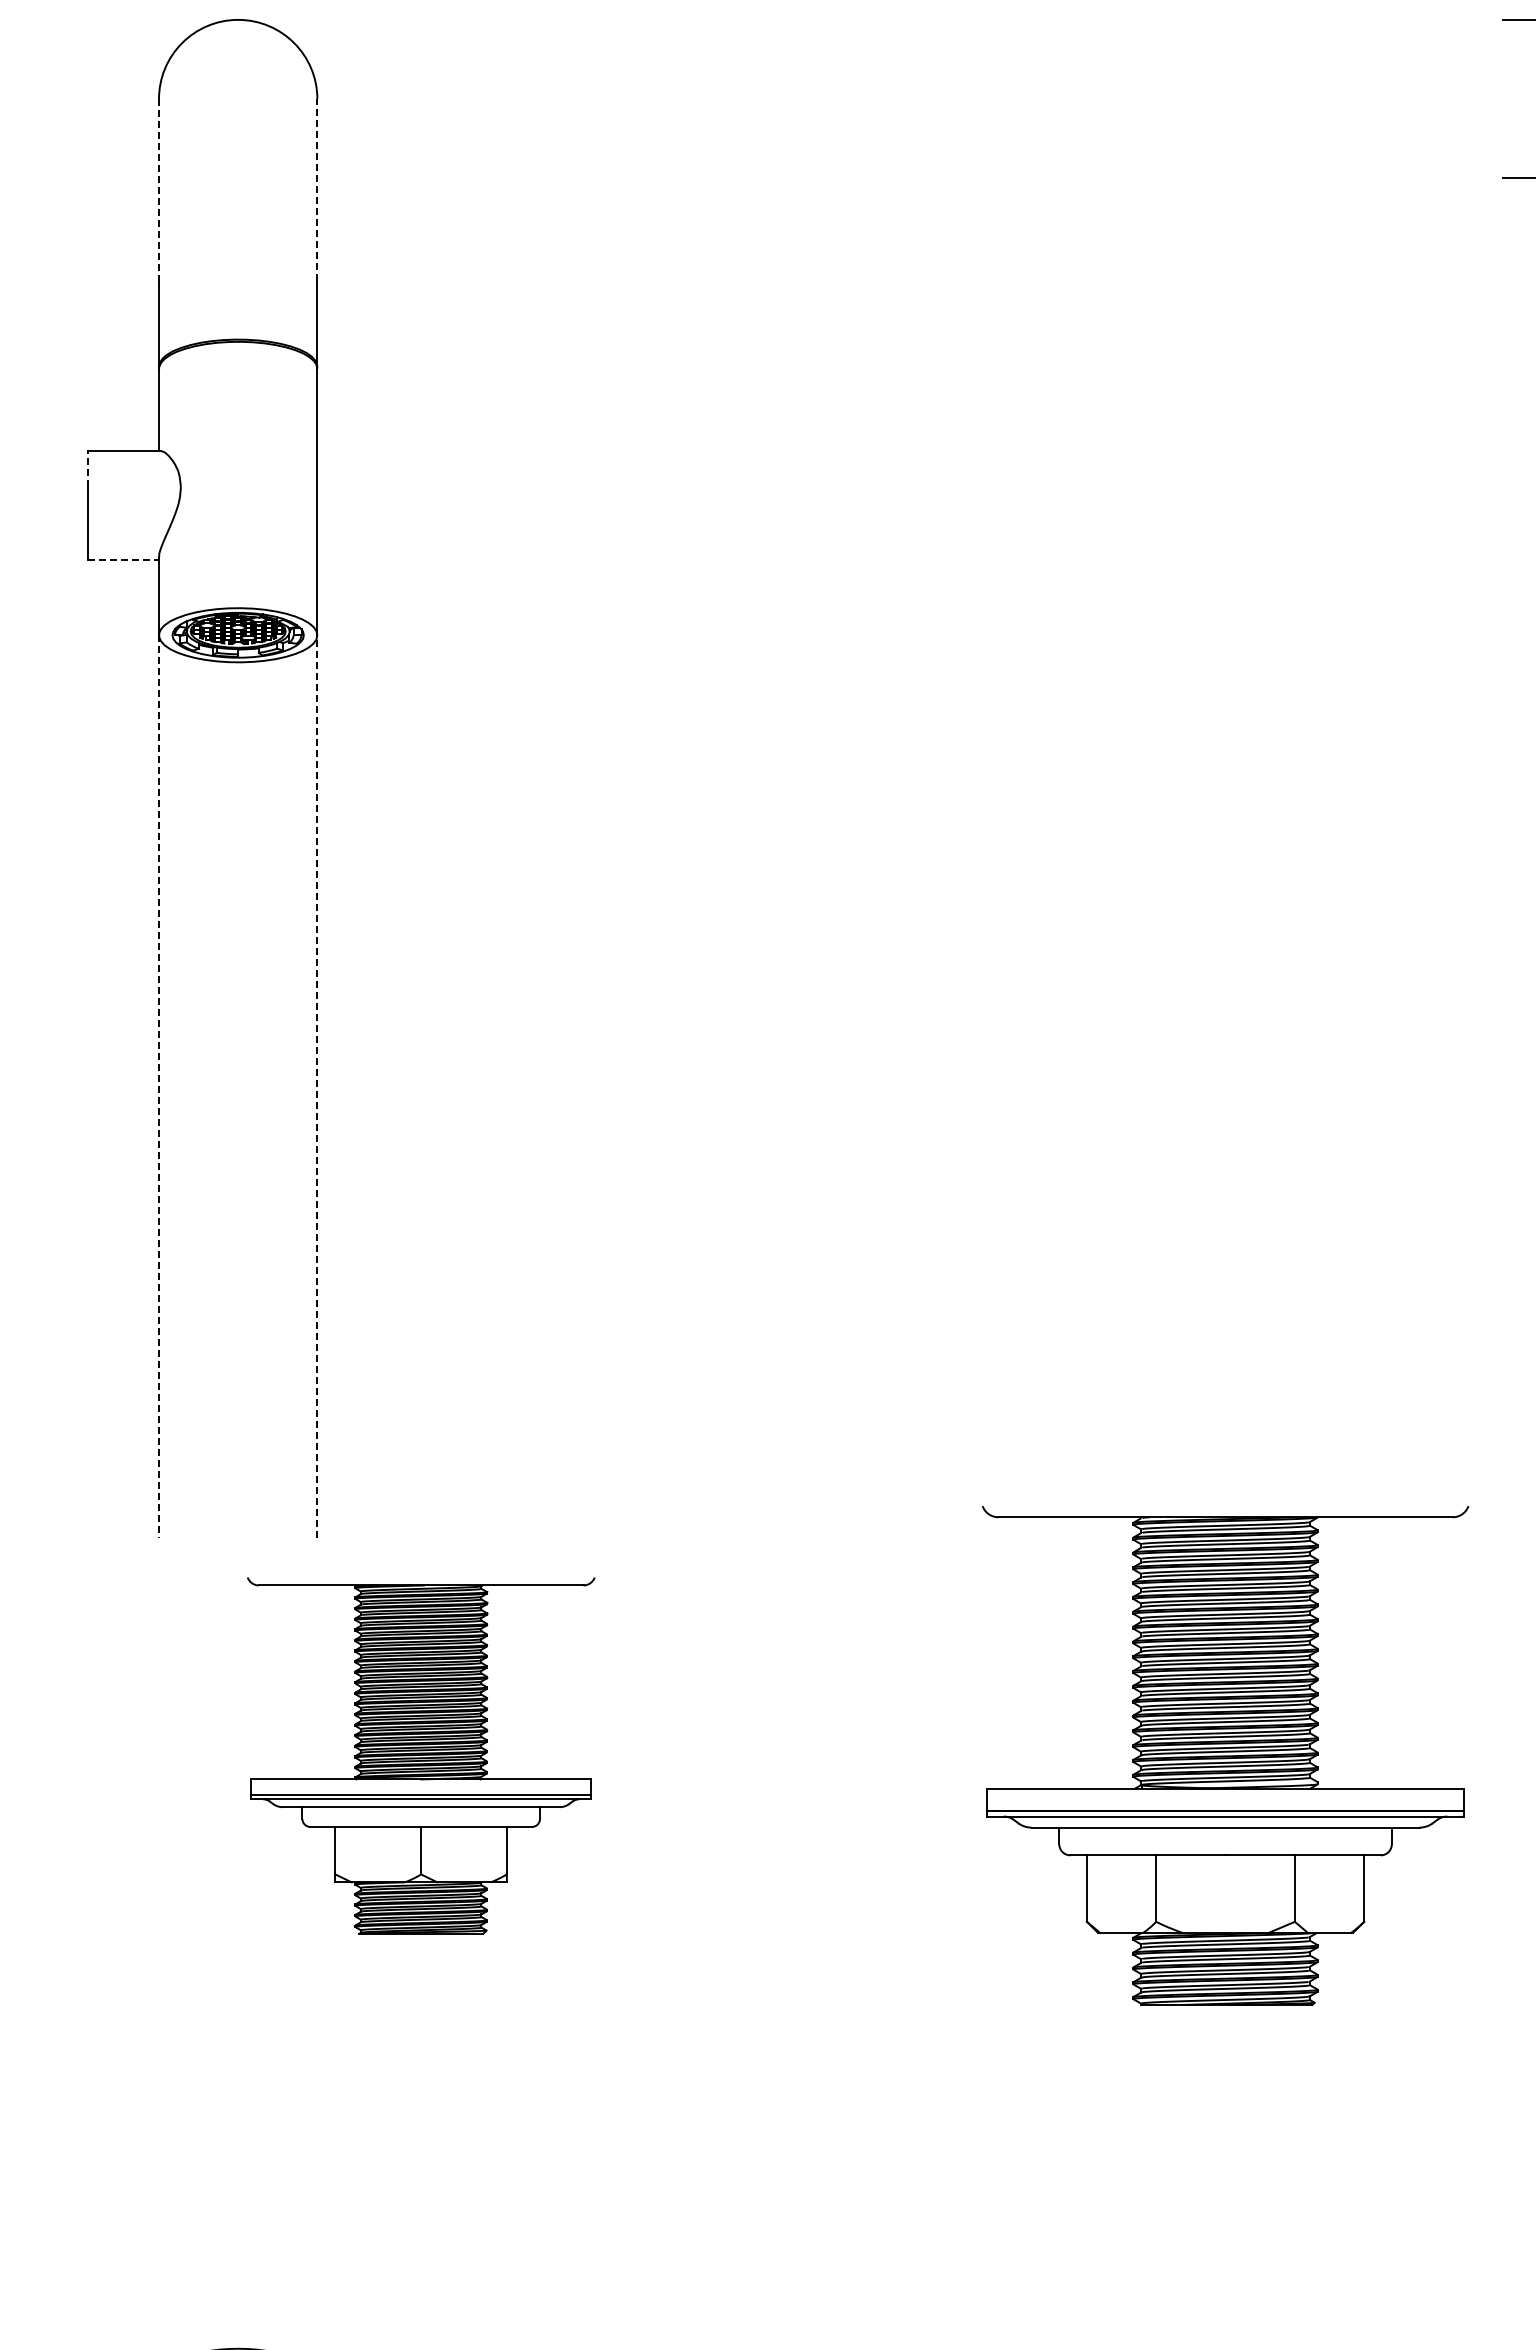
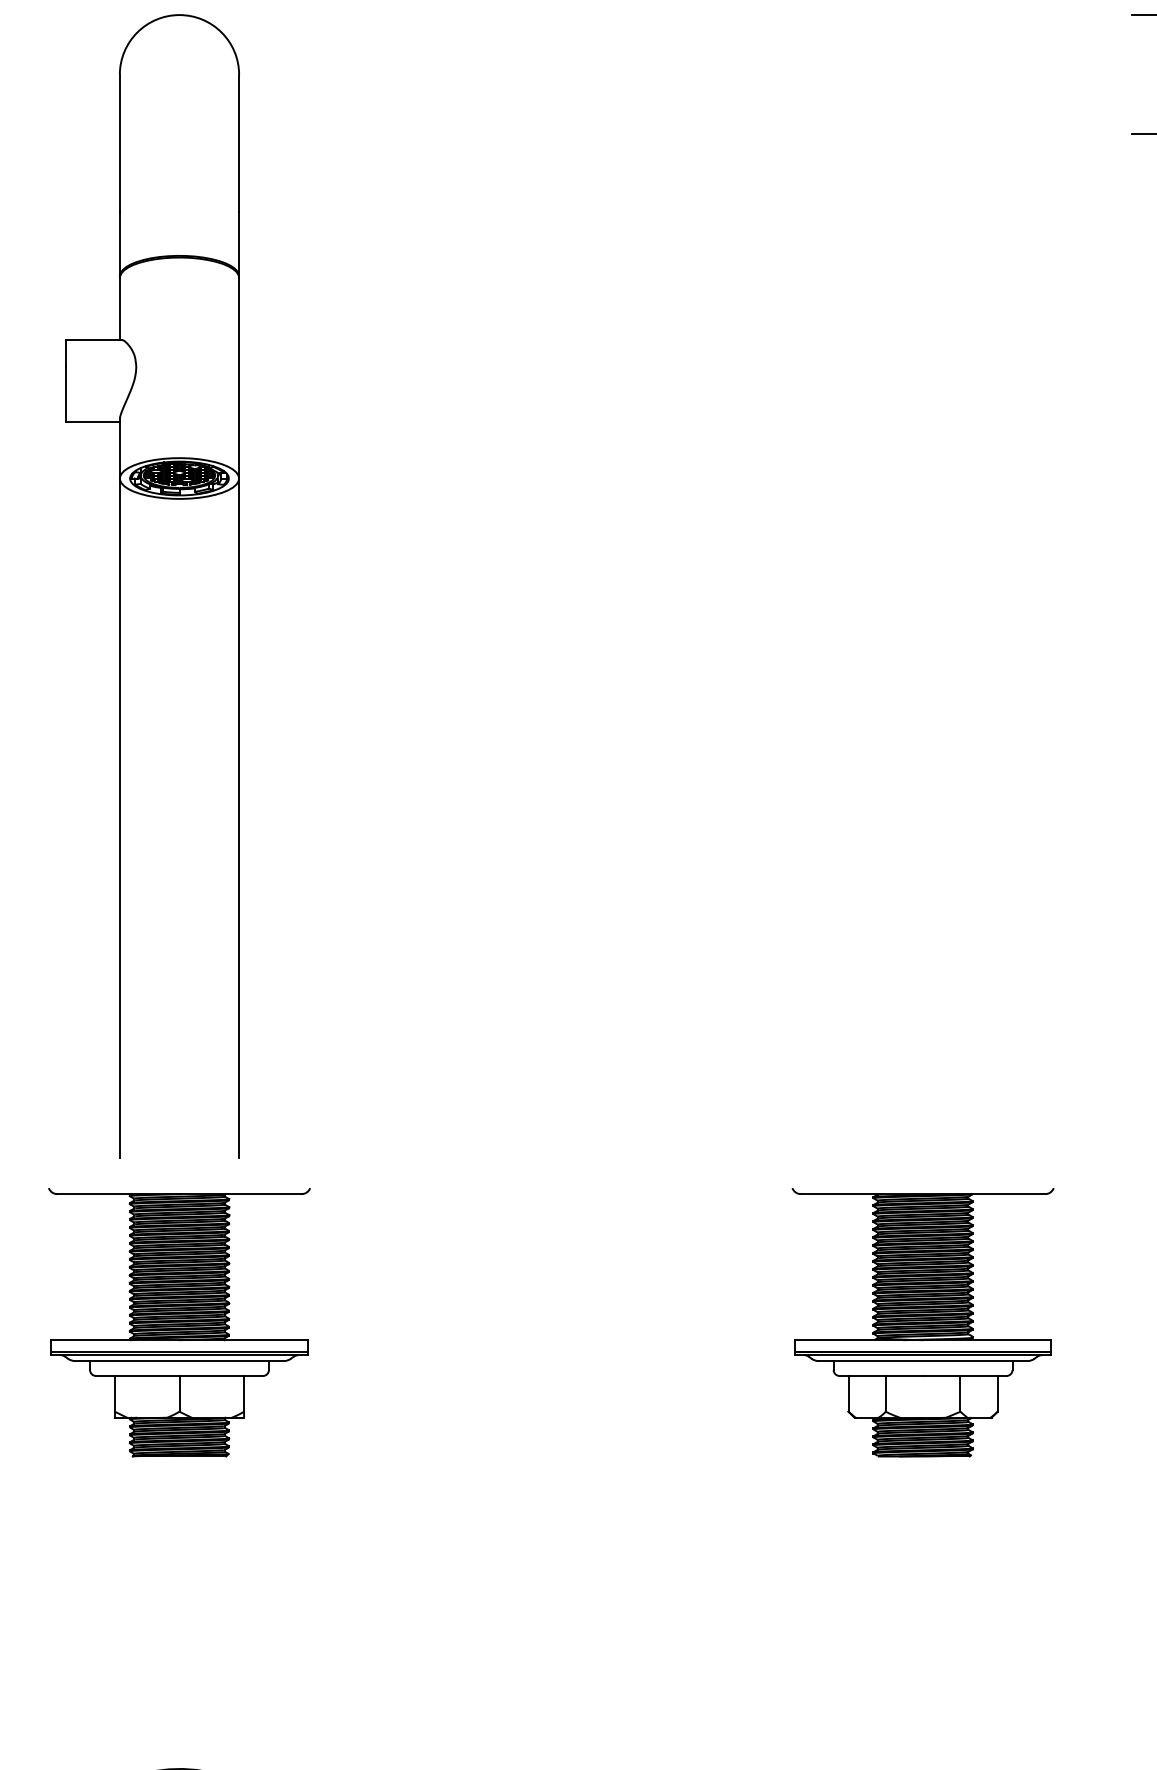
line: (317, 189) -> (239, 142), dashed -> solid
line: (159, 190) -> (120, 143), dashed -> solid
line: (87, 469) -> (66, 353), dashed -> solid
line: (123, 560) -> (93, 422), dashed -> solid
line: (317, 1086) -> (239, 818), dashed -> solid
line: (159, 1087) -> (120, 819), dashed -> solid
part: (421, 1755) -> (179, 1322), moved
part: (1225, 1755) -> (923, 1322), size x0.71

